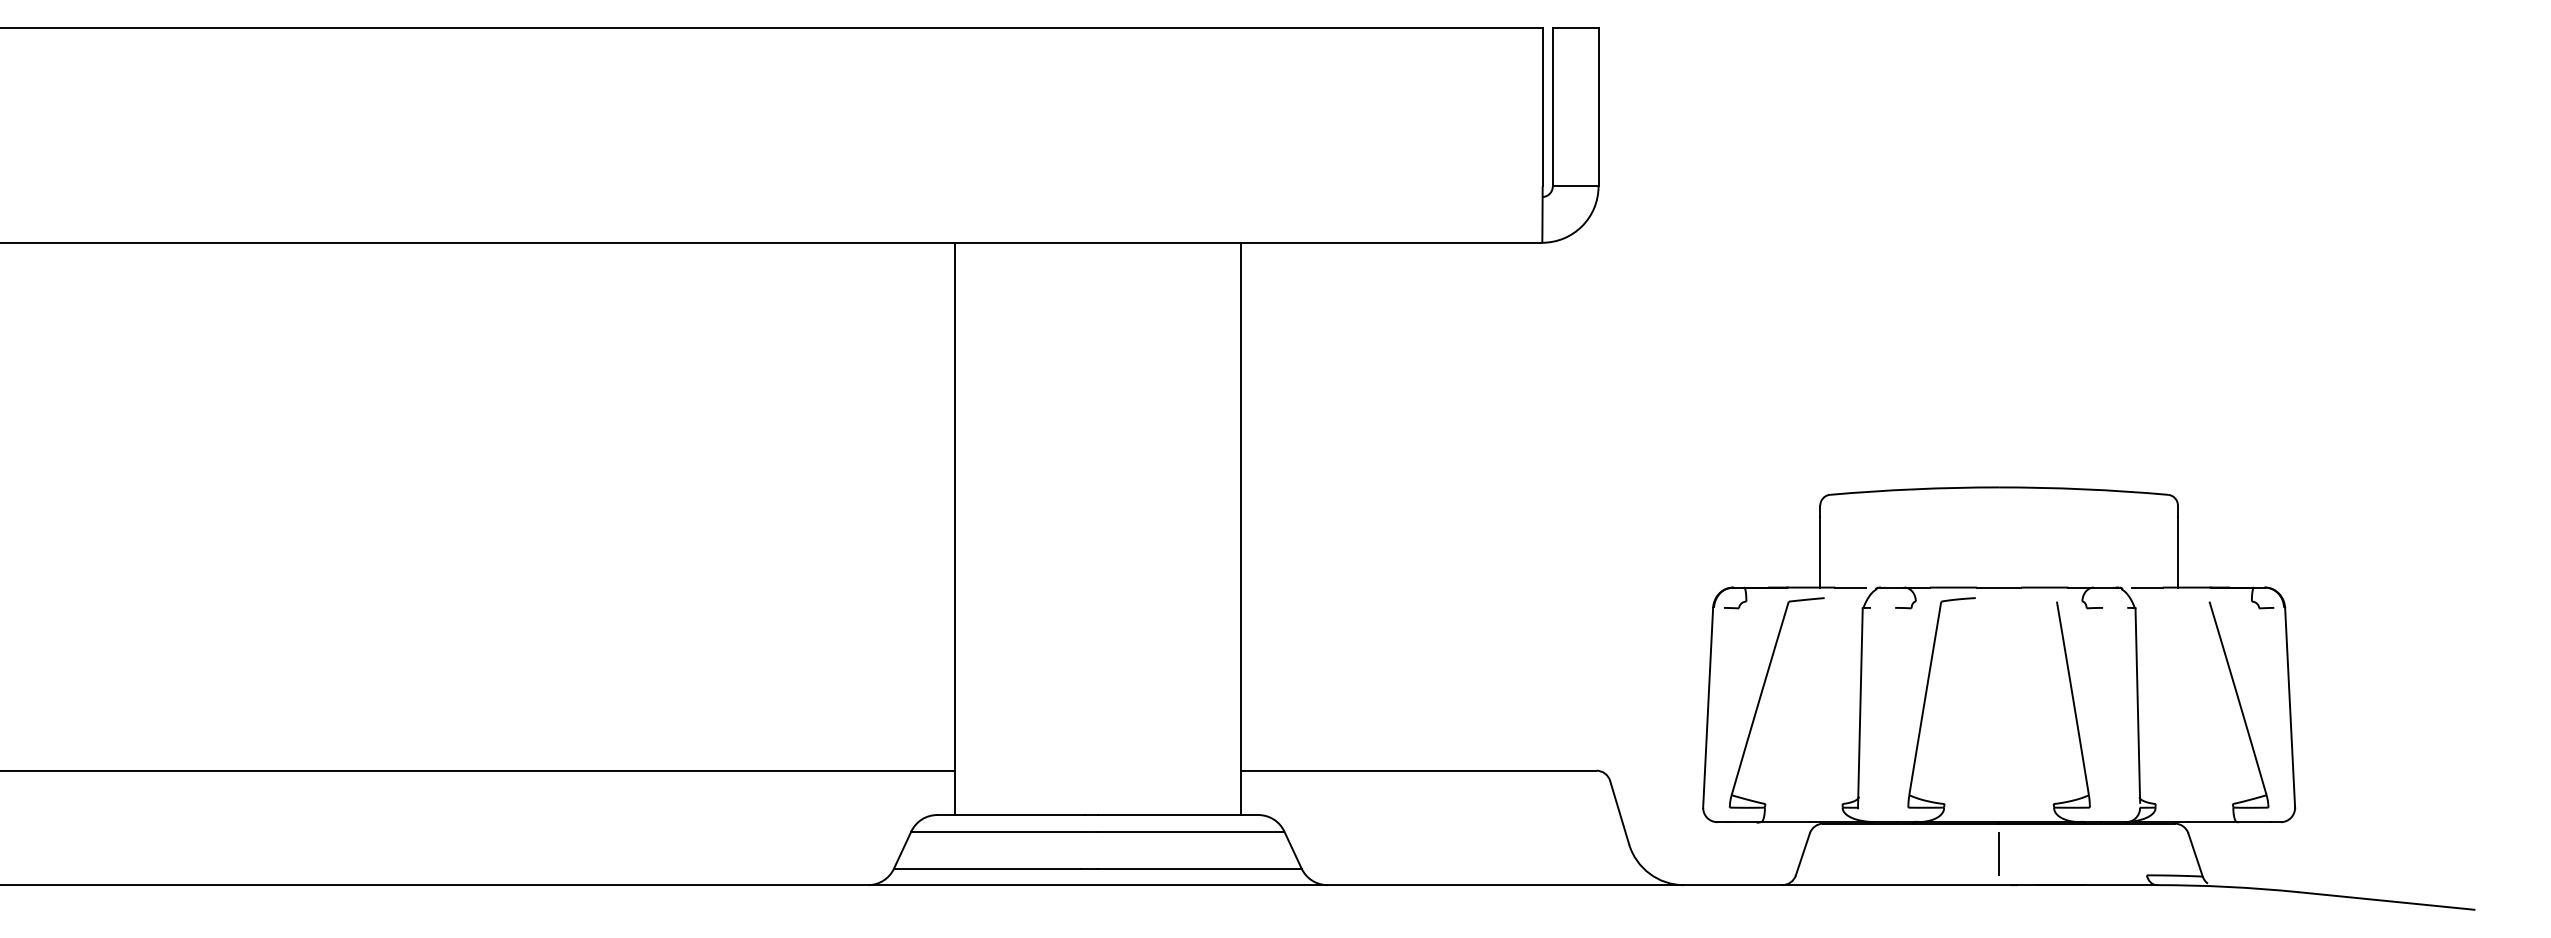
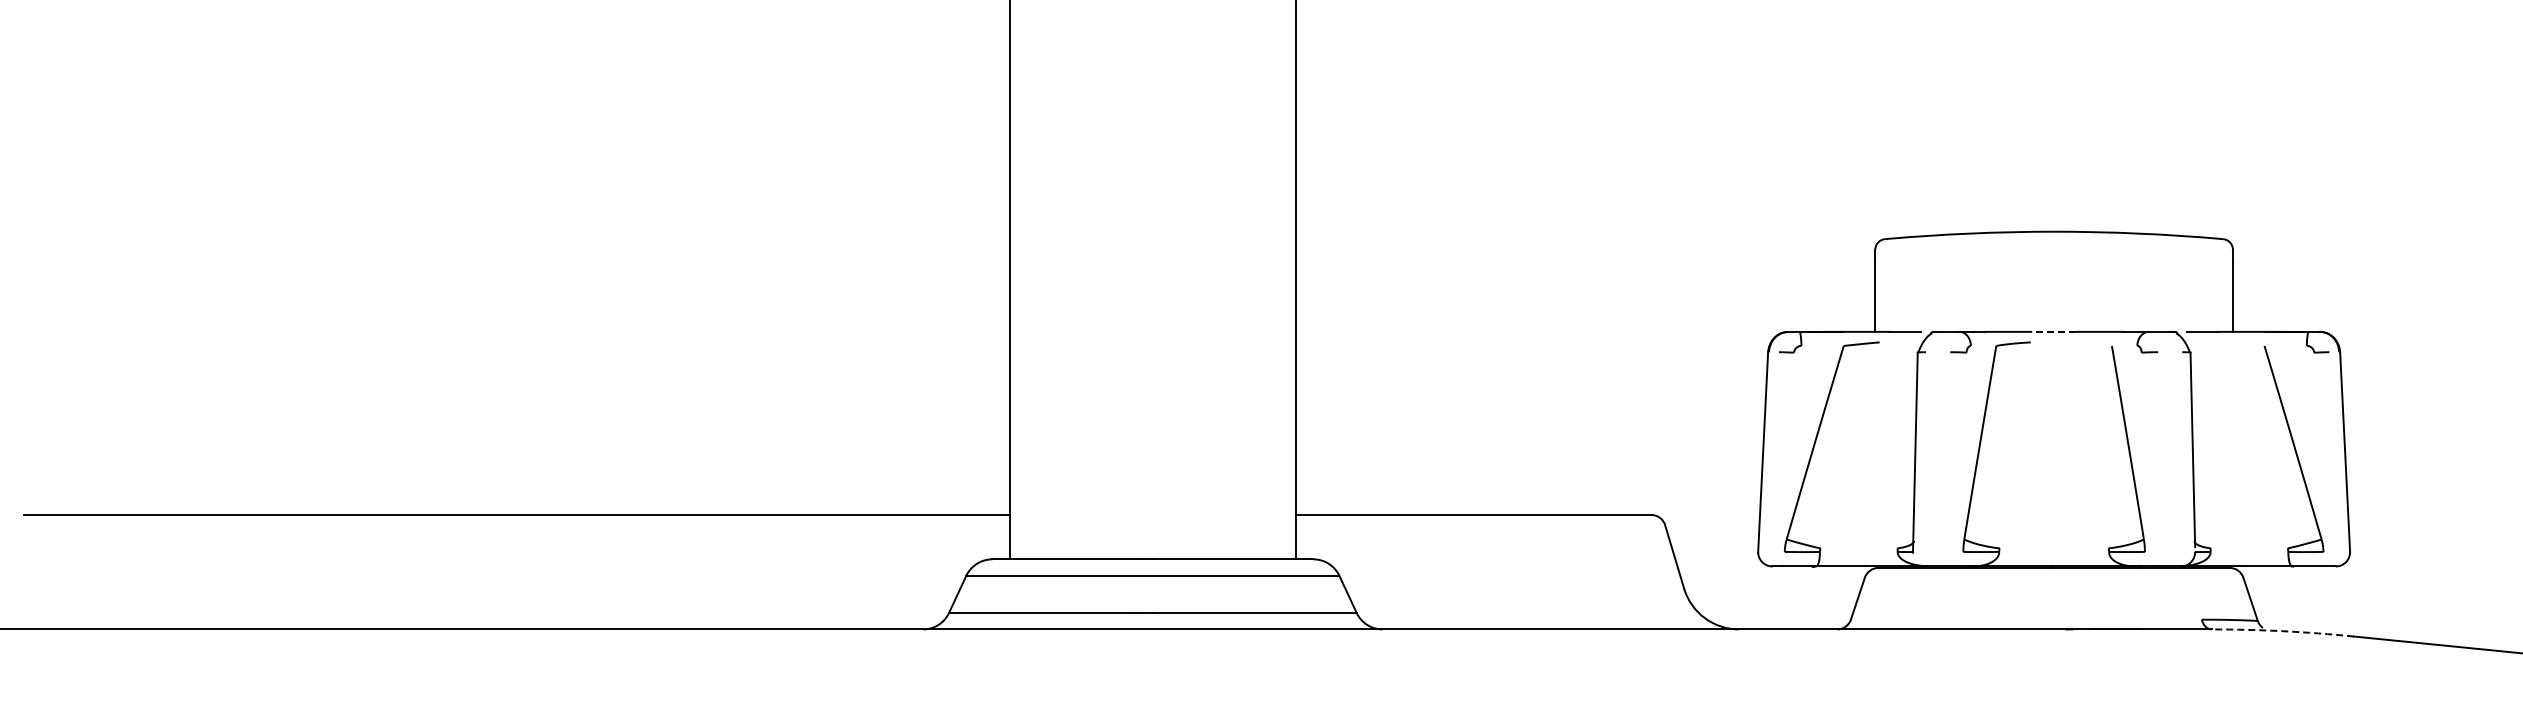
line: (1999, 587) -> (2054, 331), solid -> dashed
line: (1998, 853) -> (2053, 597), removed
arc: (2227, 886) -> (2282, 630), solid -> dashed

